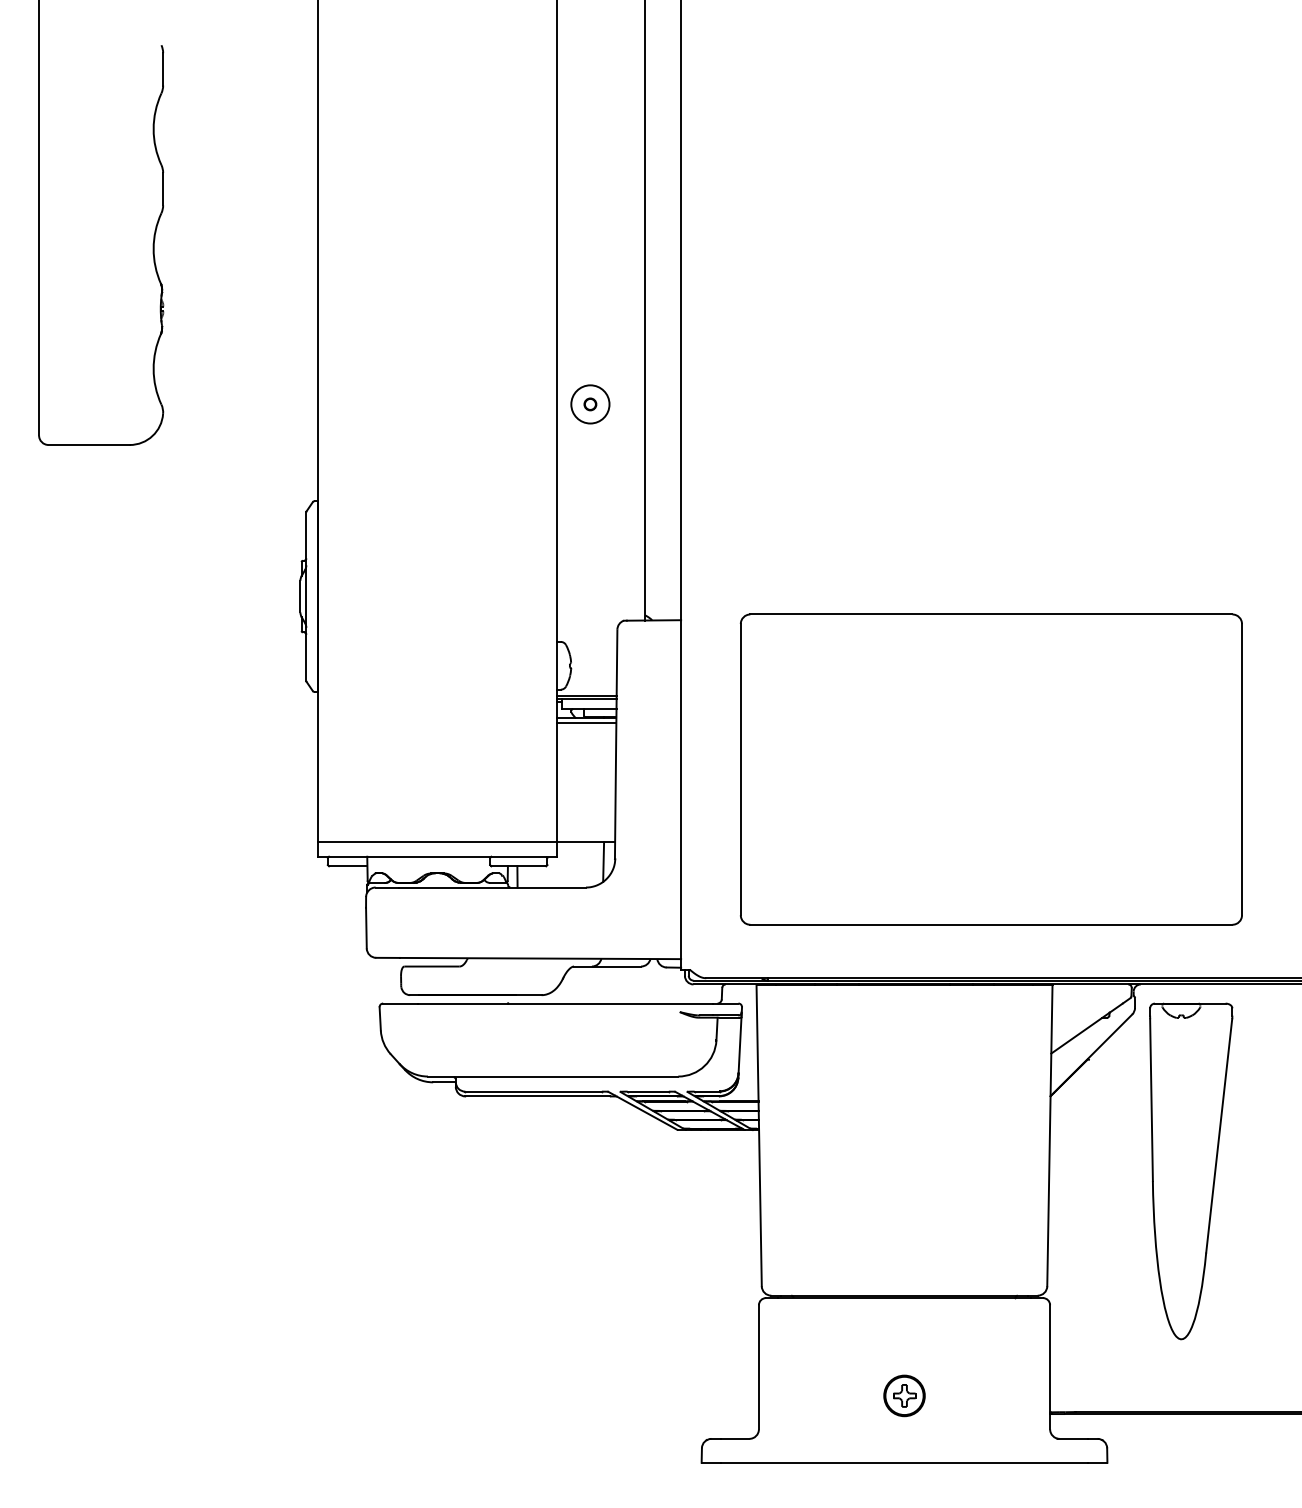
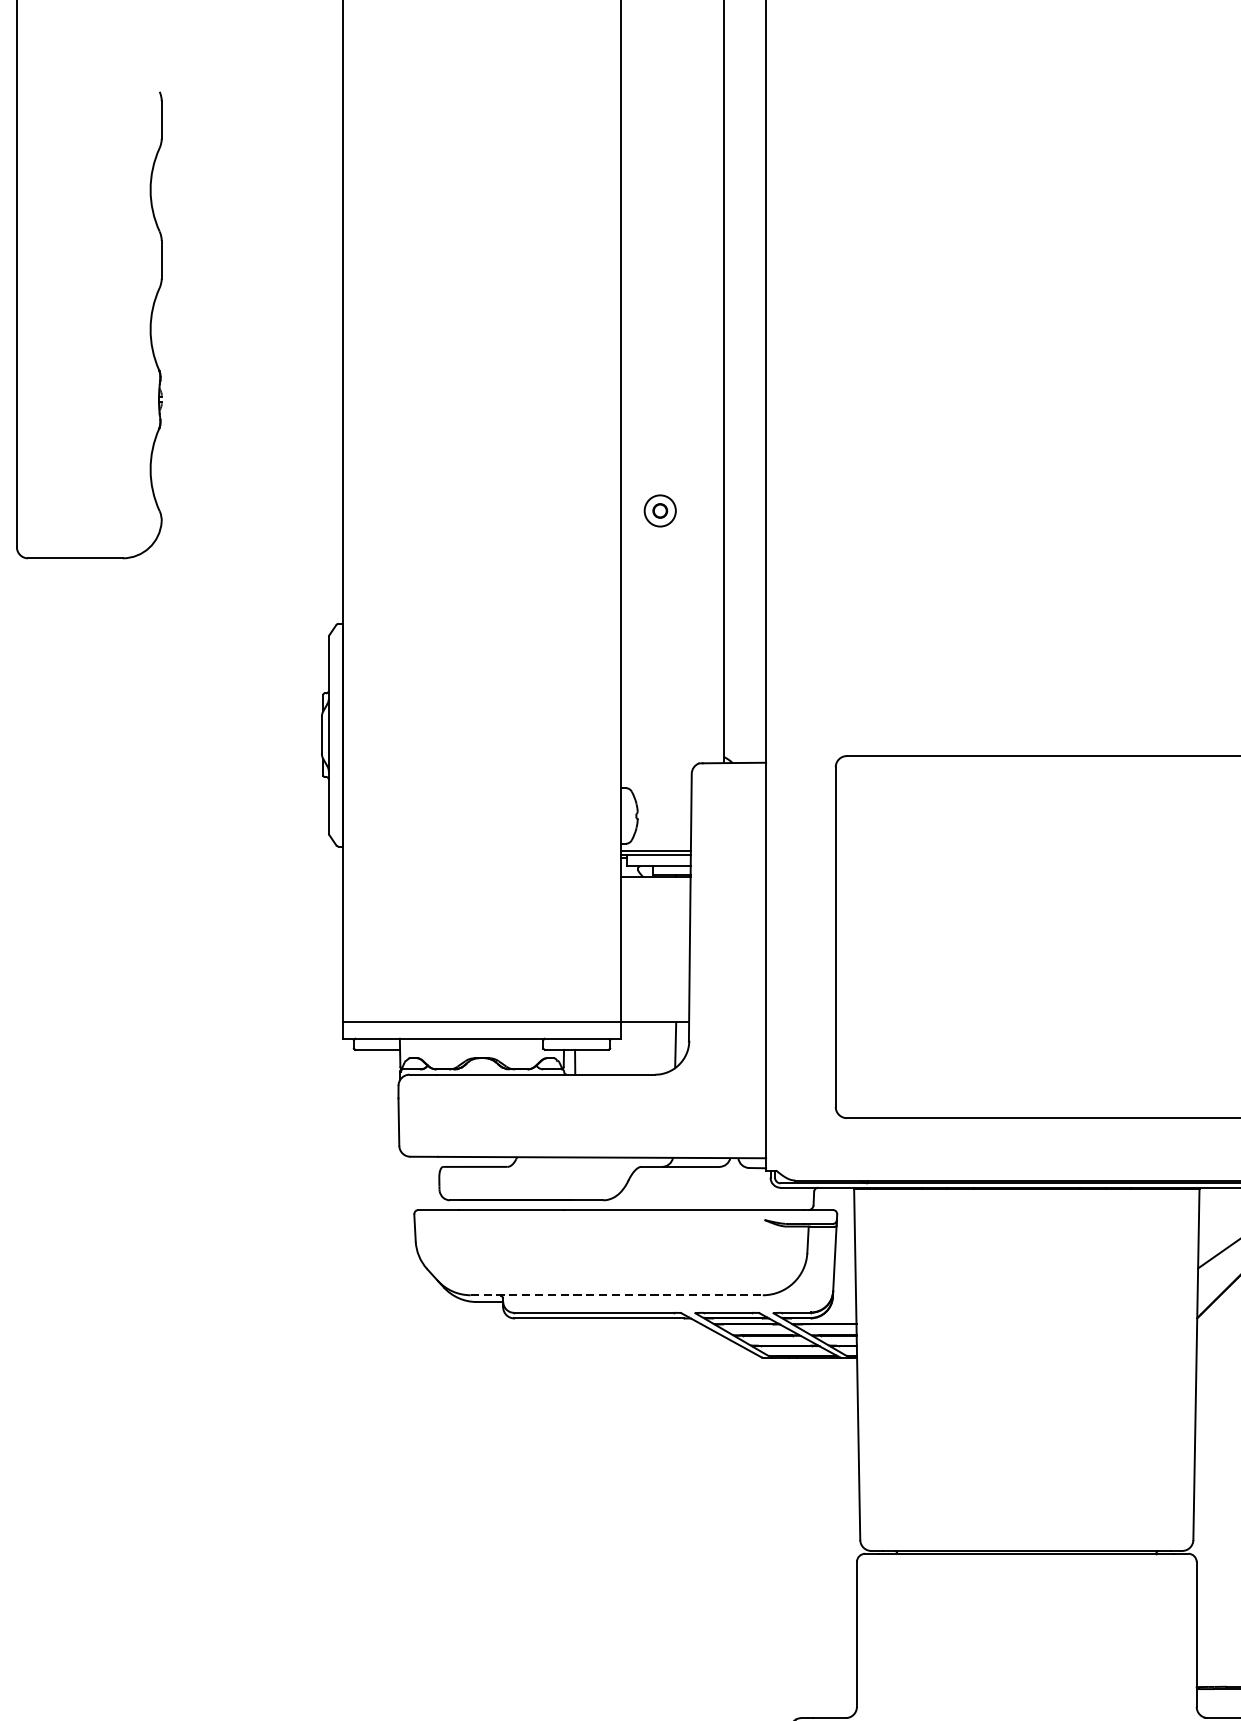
circle: (590, 404) -> (660, 511), size x0.7
line: (586, 723) -> (655, 883), removed
line: (553, 1076) -> (617, 1295), solid -> dashed
part: (904, 1395) -> (1026, 1667), removed

